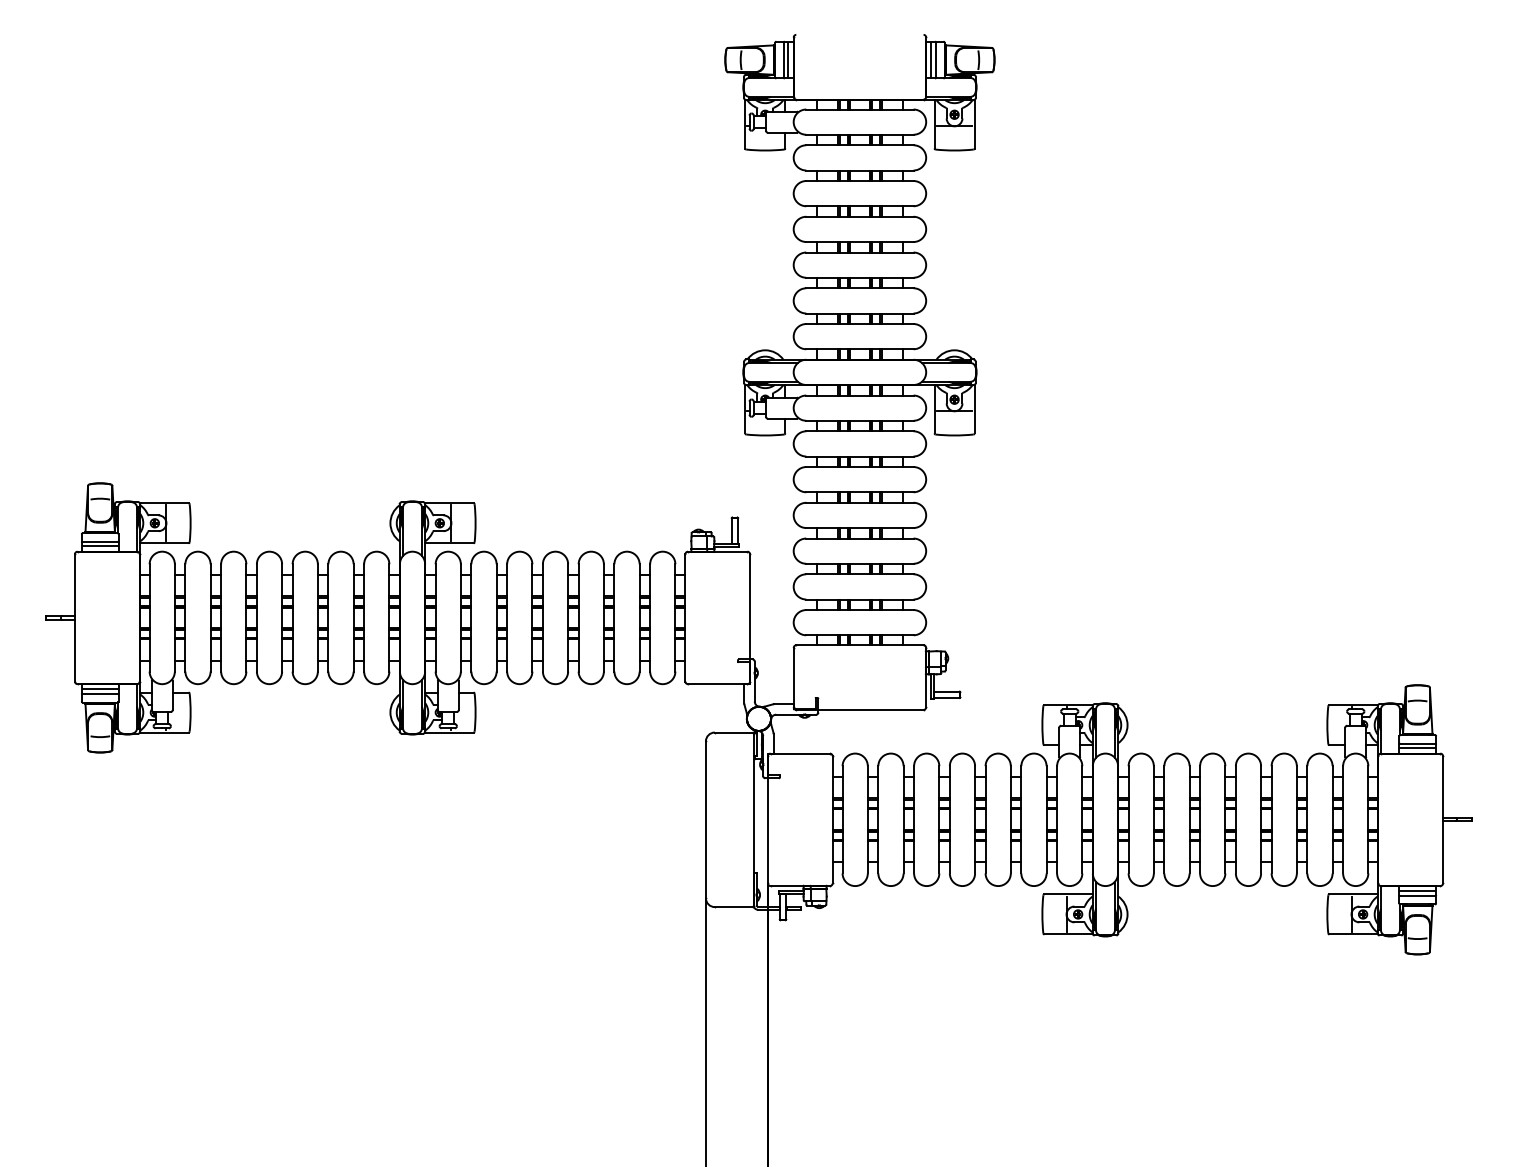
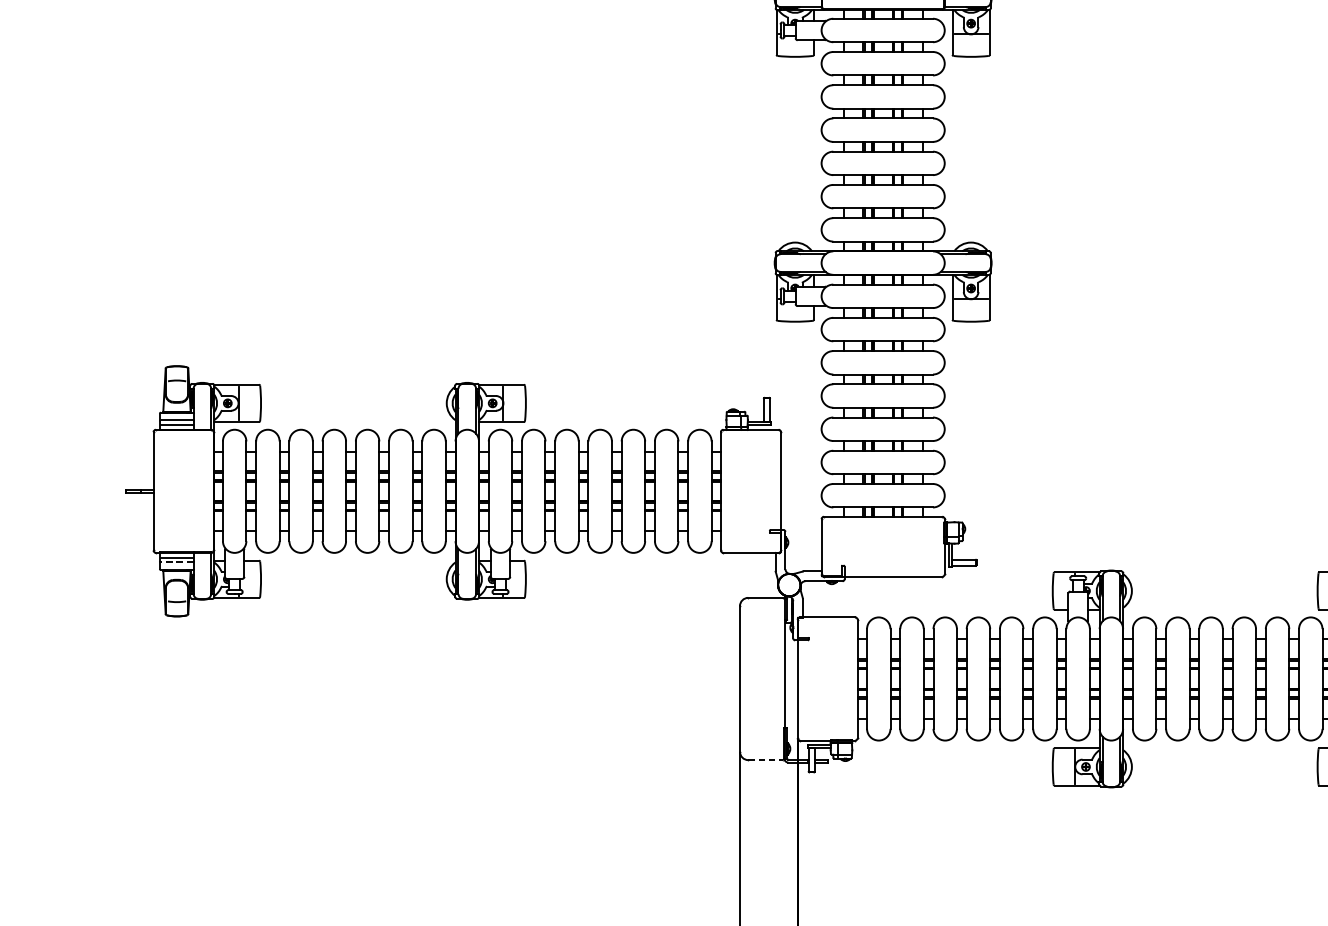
line: (99, 694) -> (176, 562), solid -> dashed
line: (733, 907) -> (765, 760), solid -> dashed

